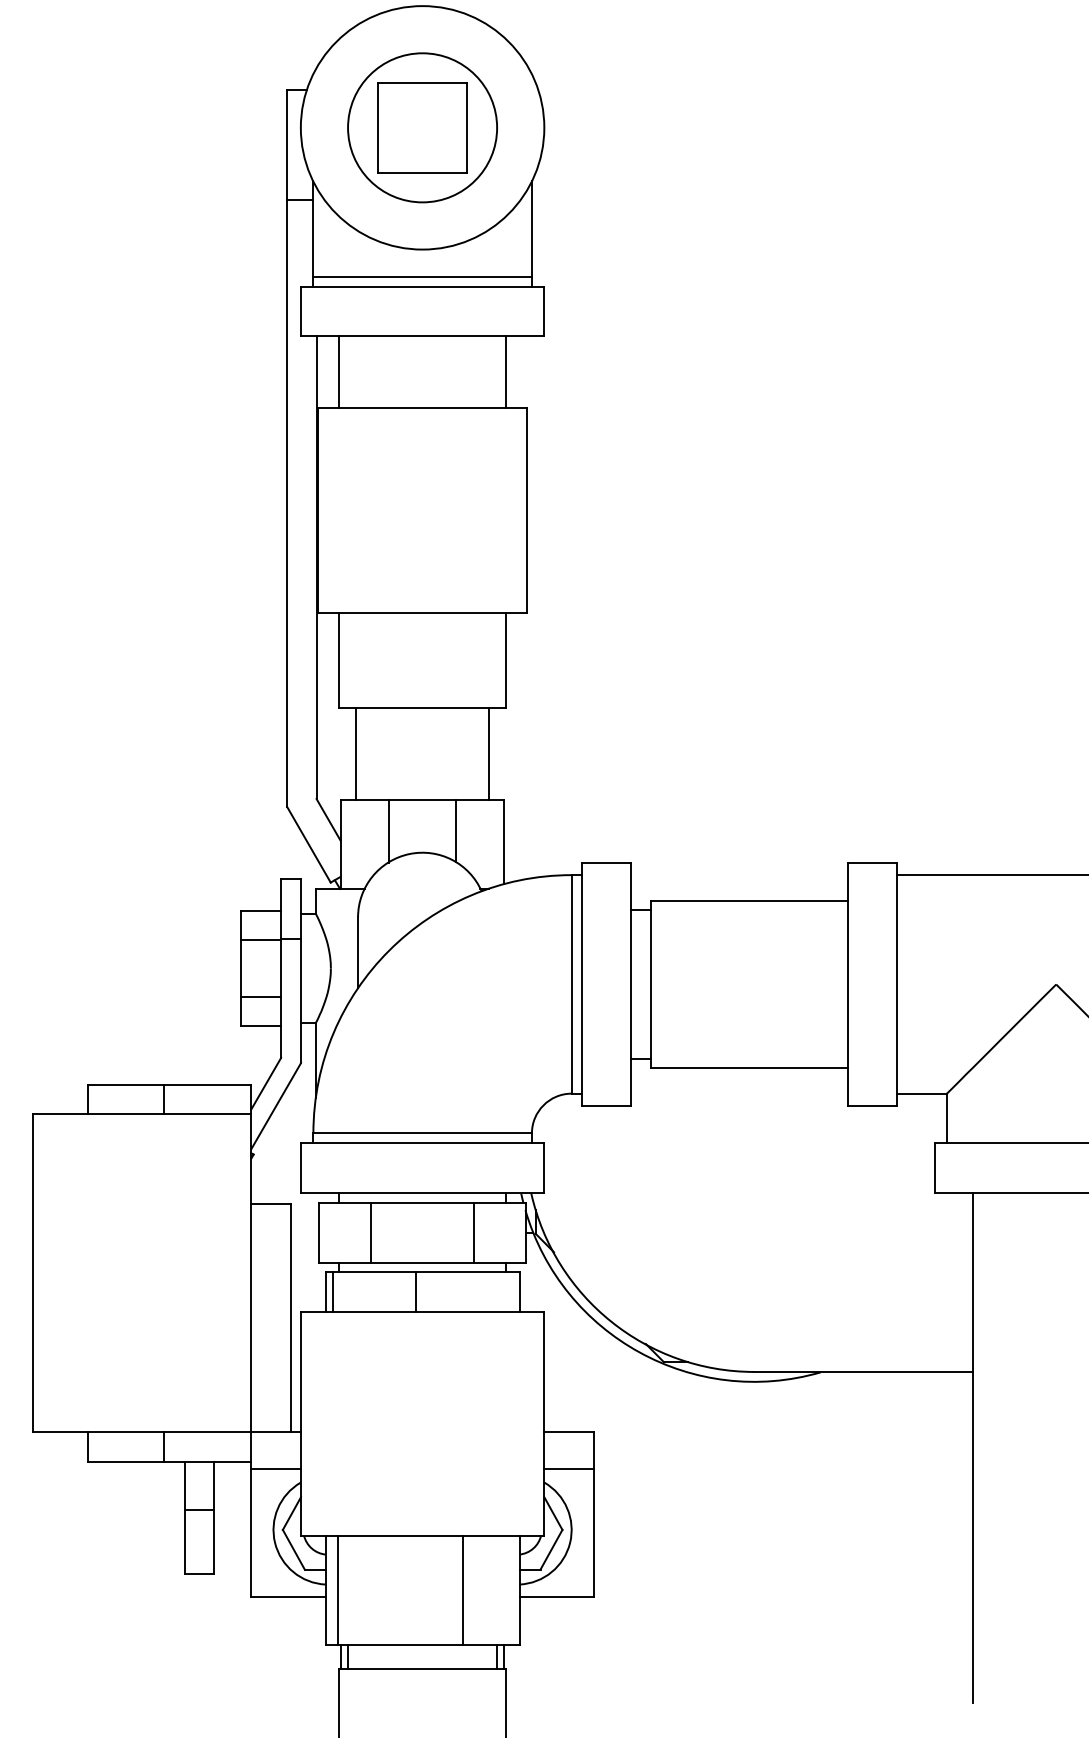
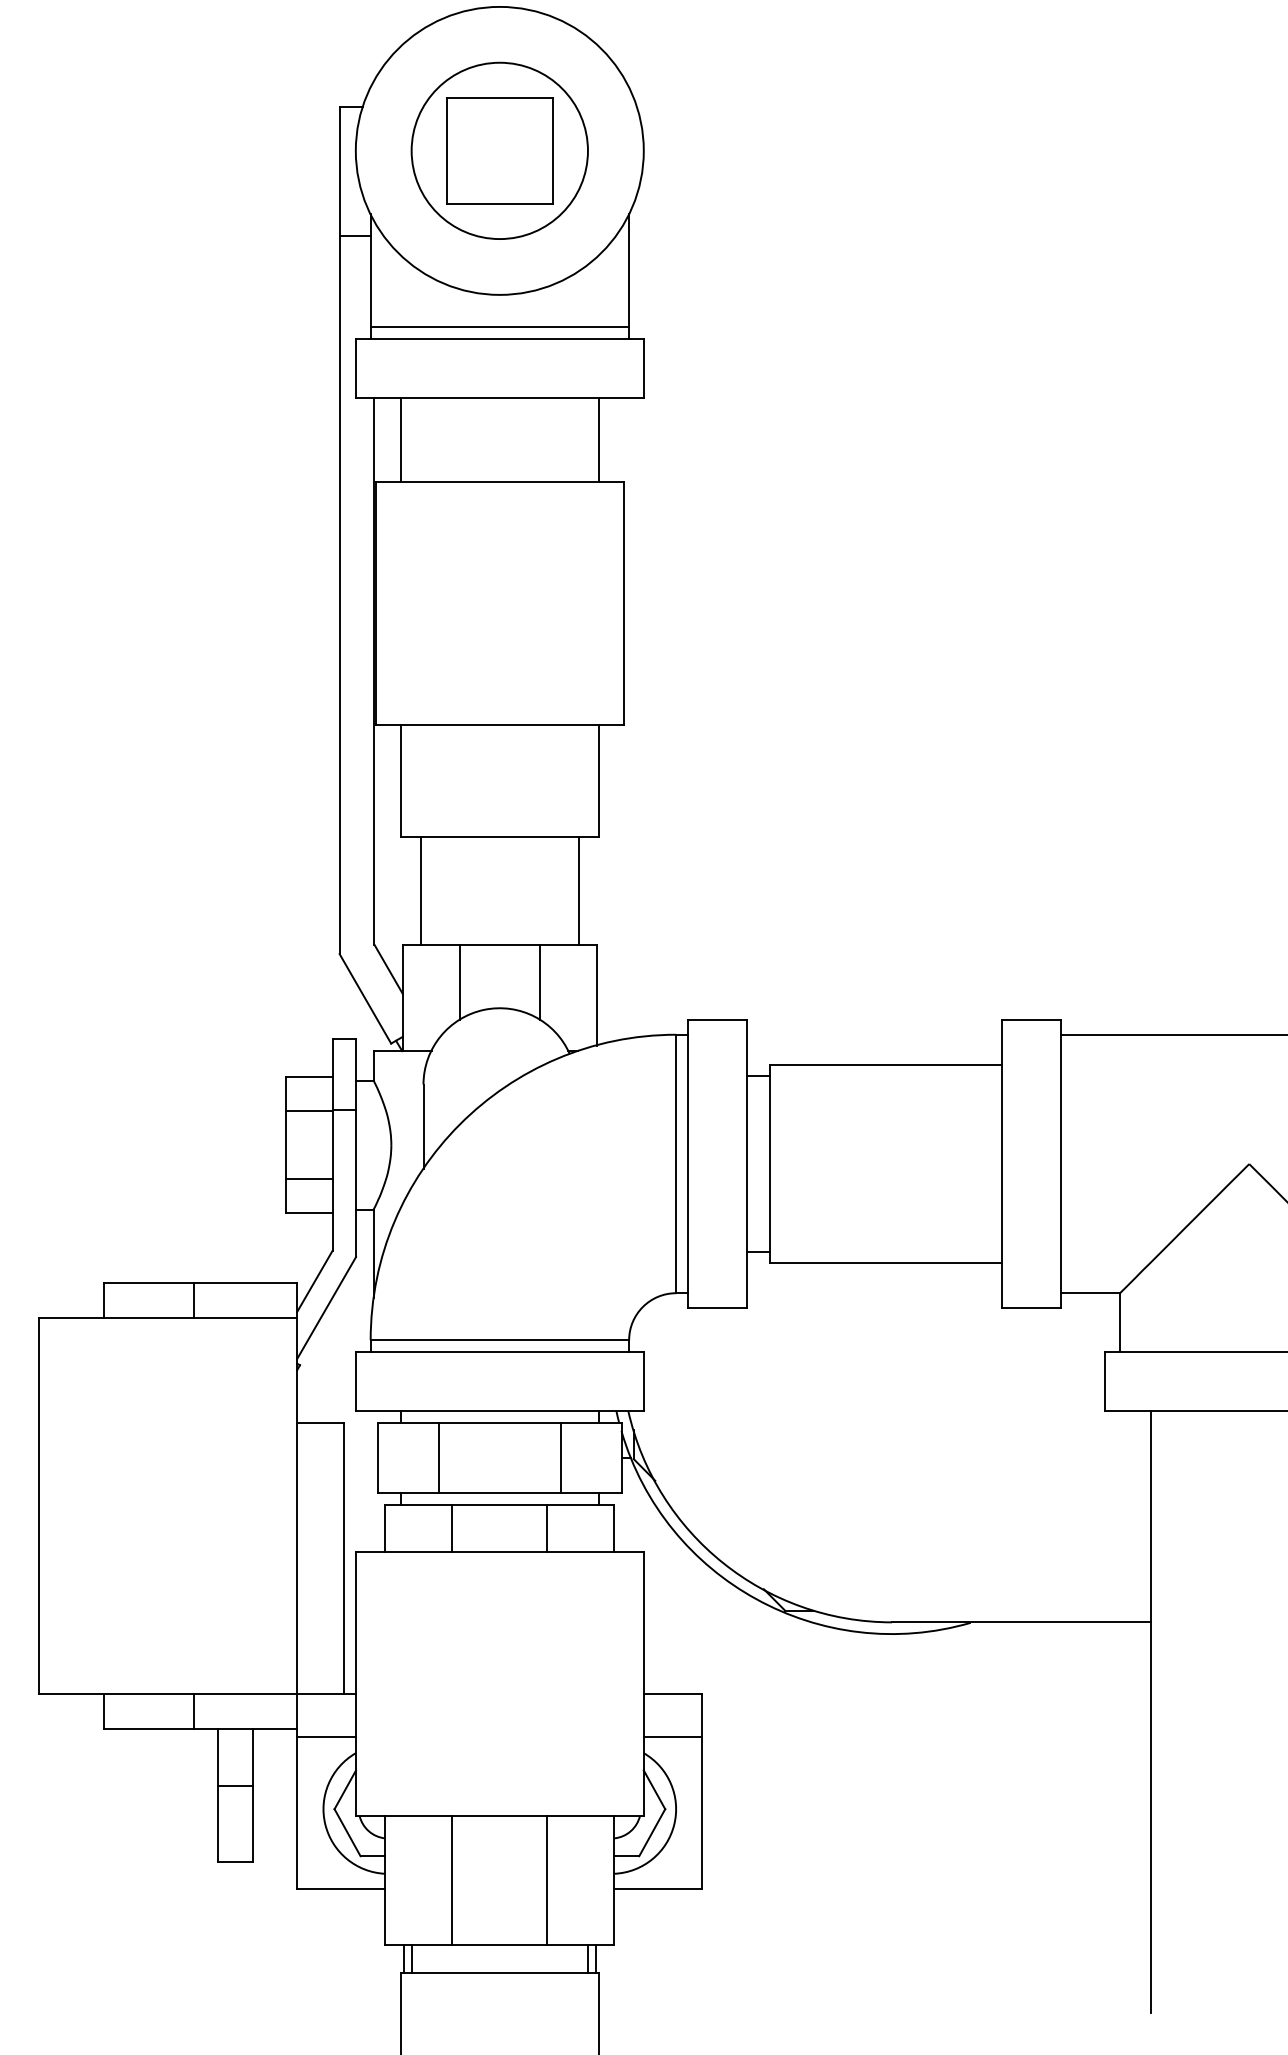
line: (332, 1291) -> (452, 1527), moved
line: (416, 1291) -> (547, 1527), moved
line: (337, 1590) -> (452, 1880), moved

